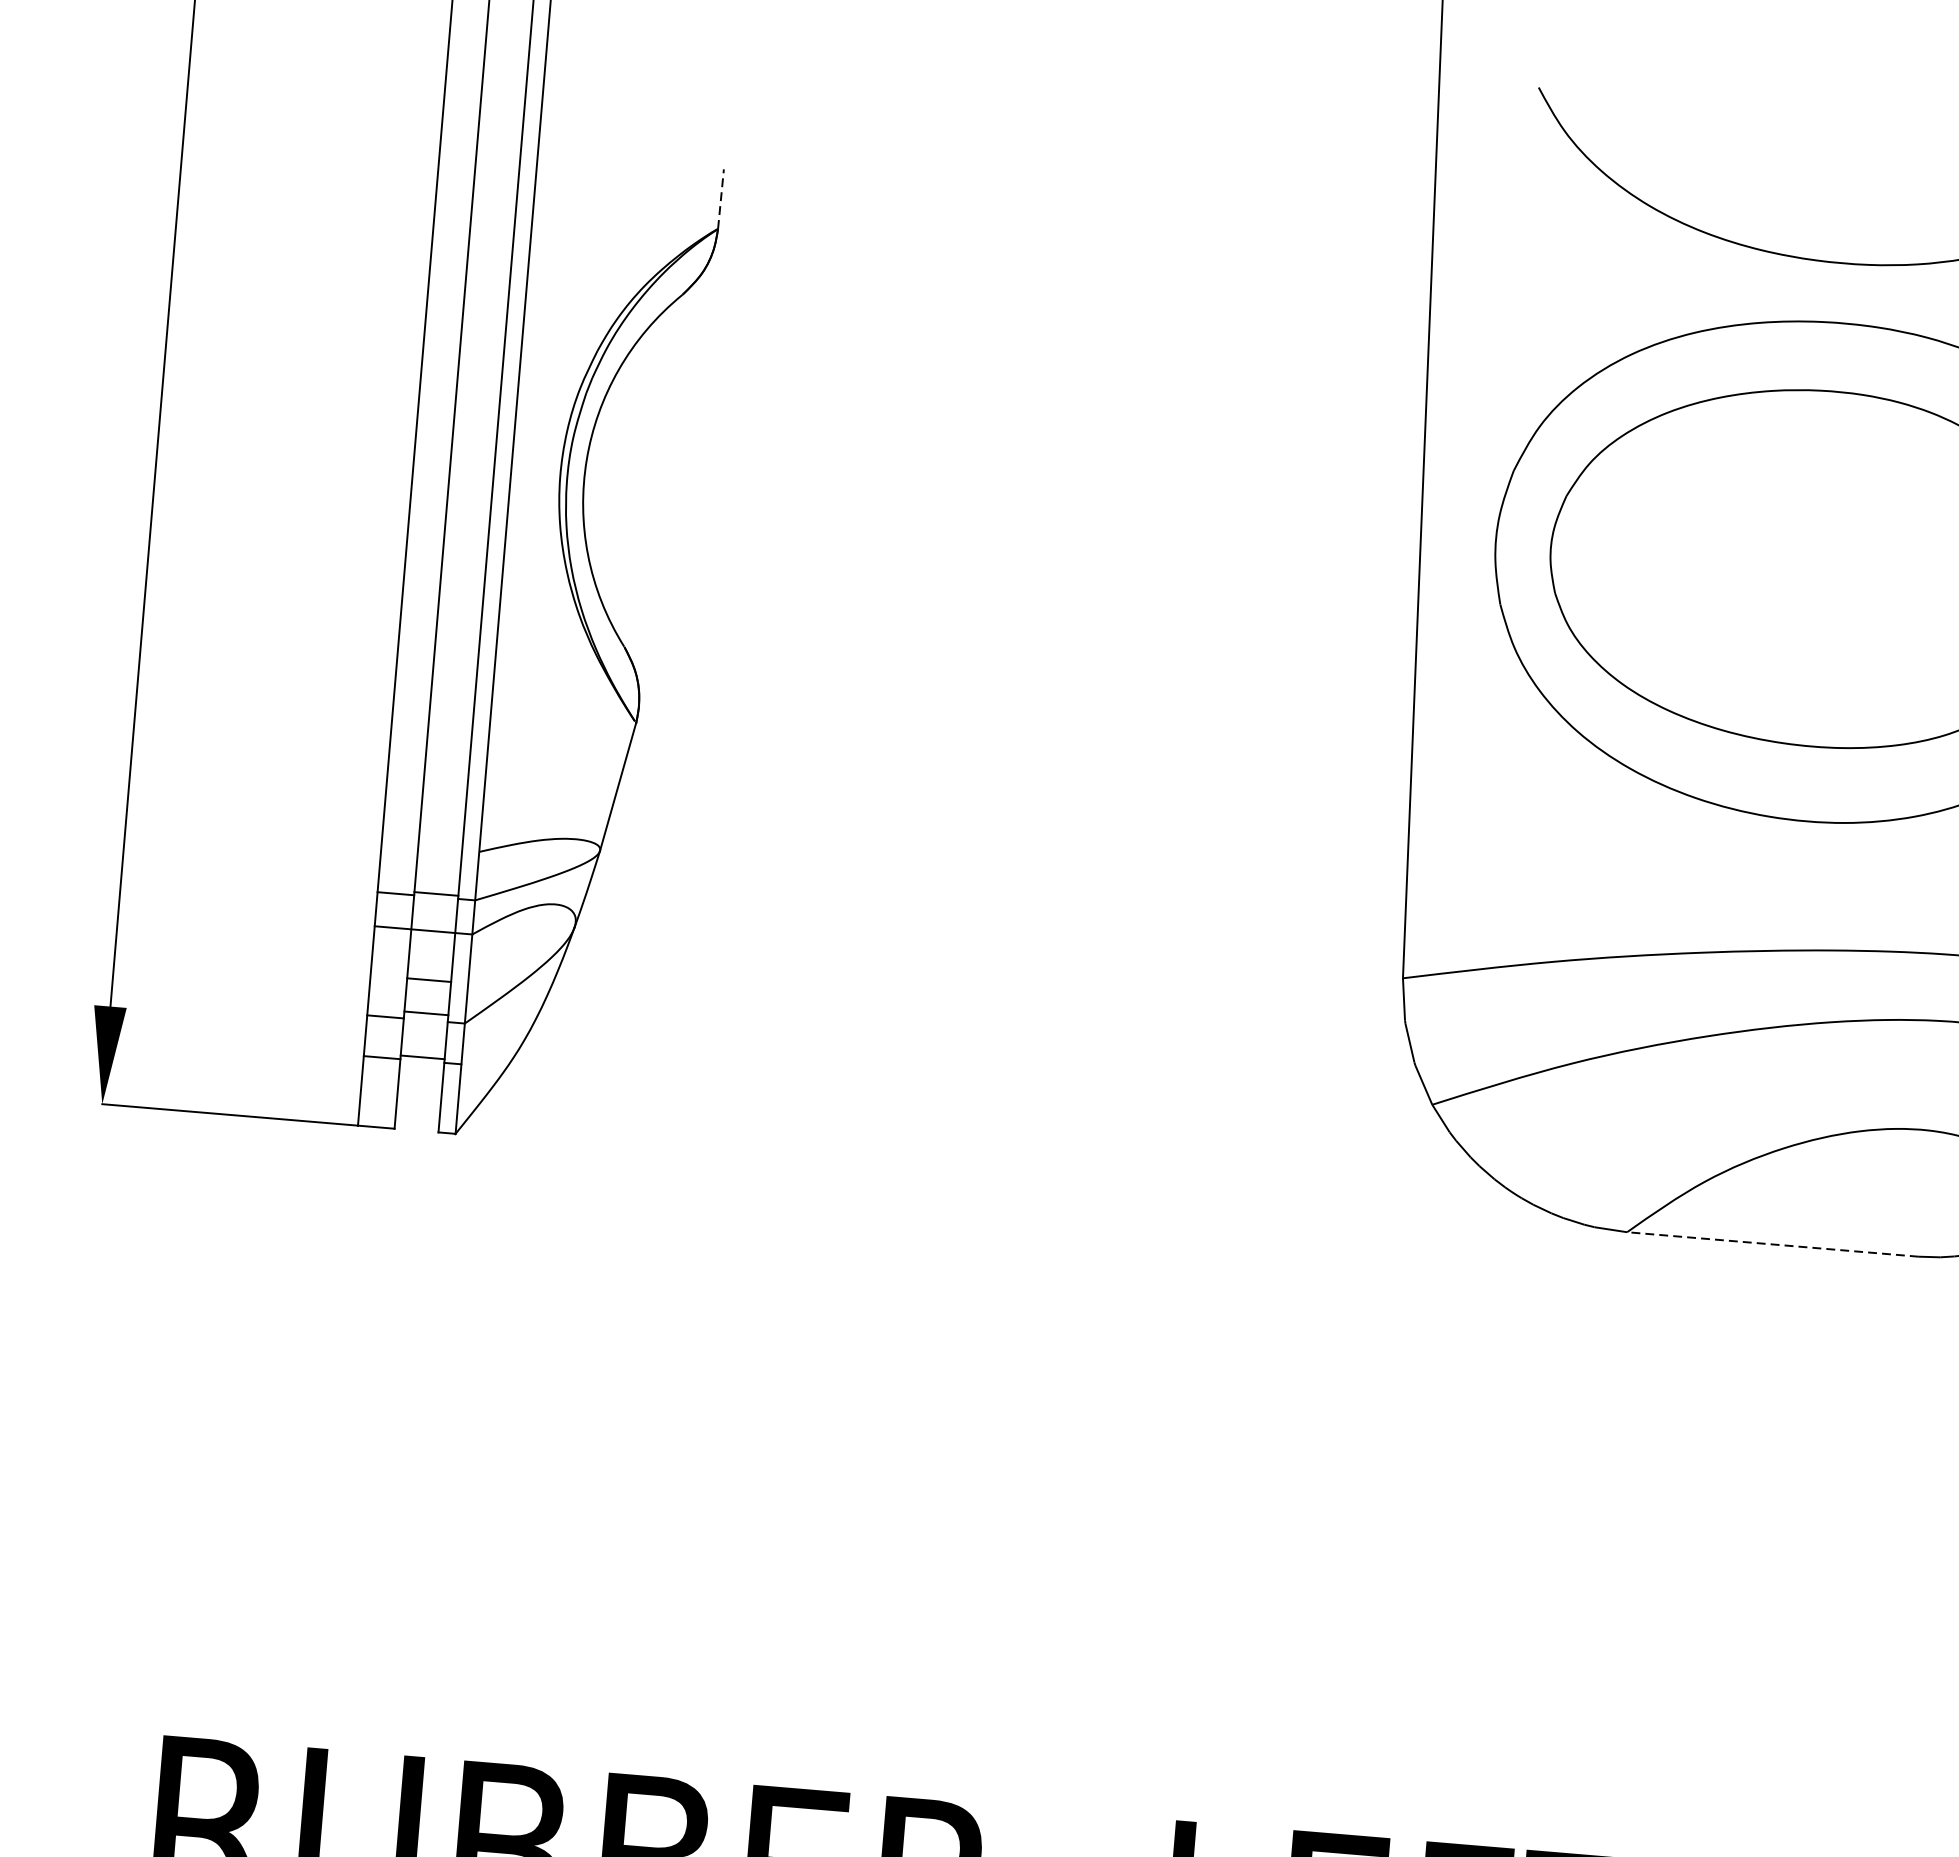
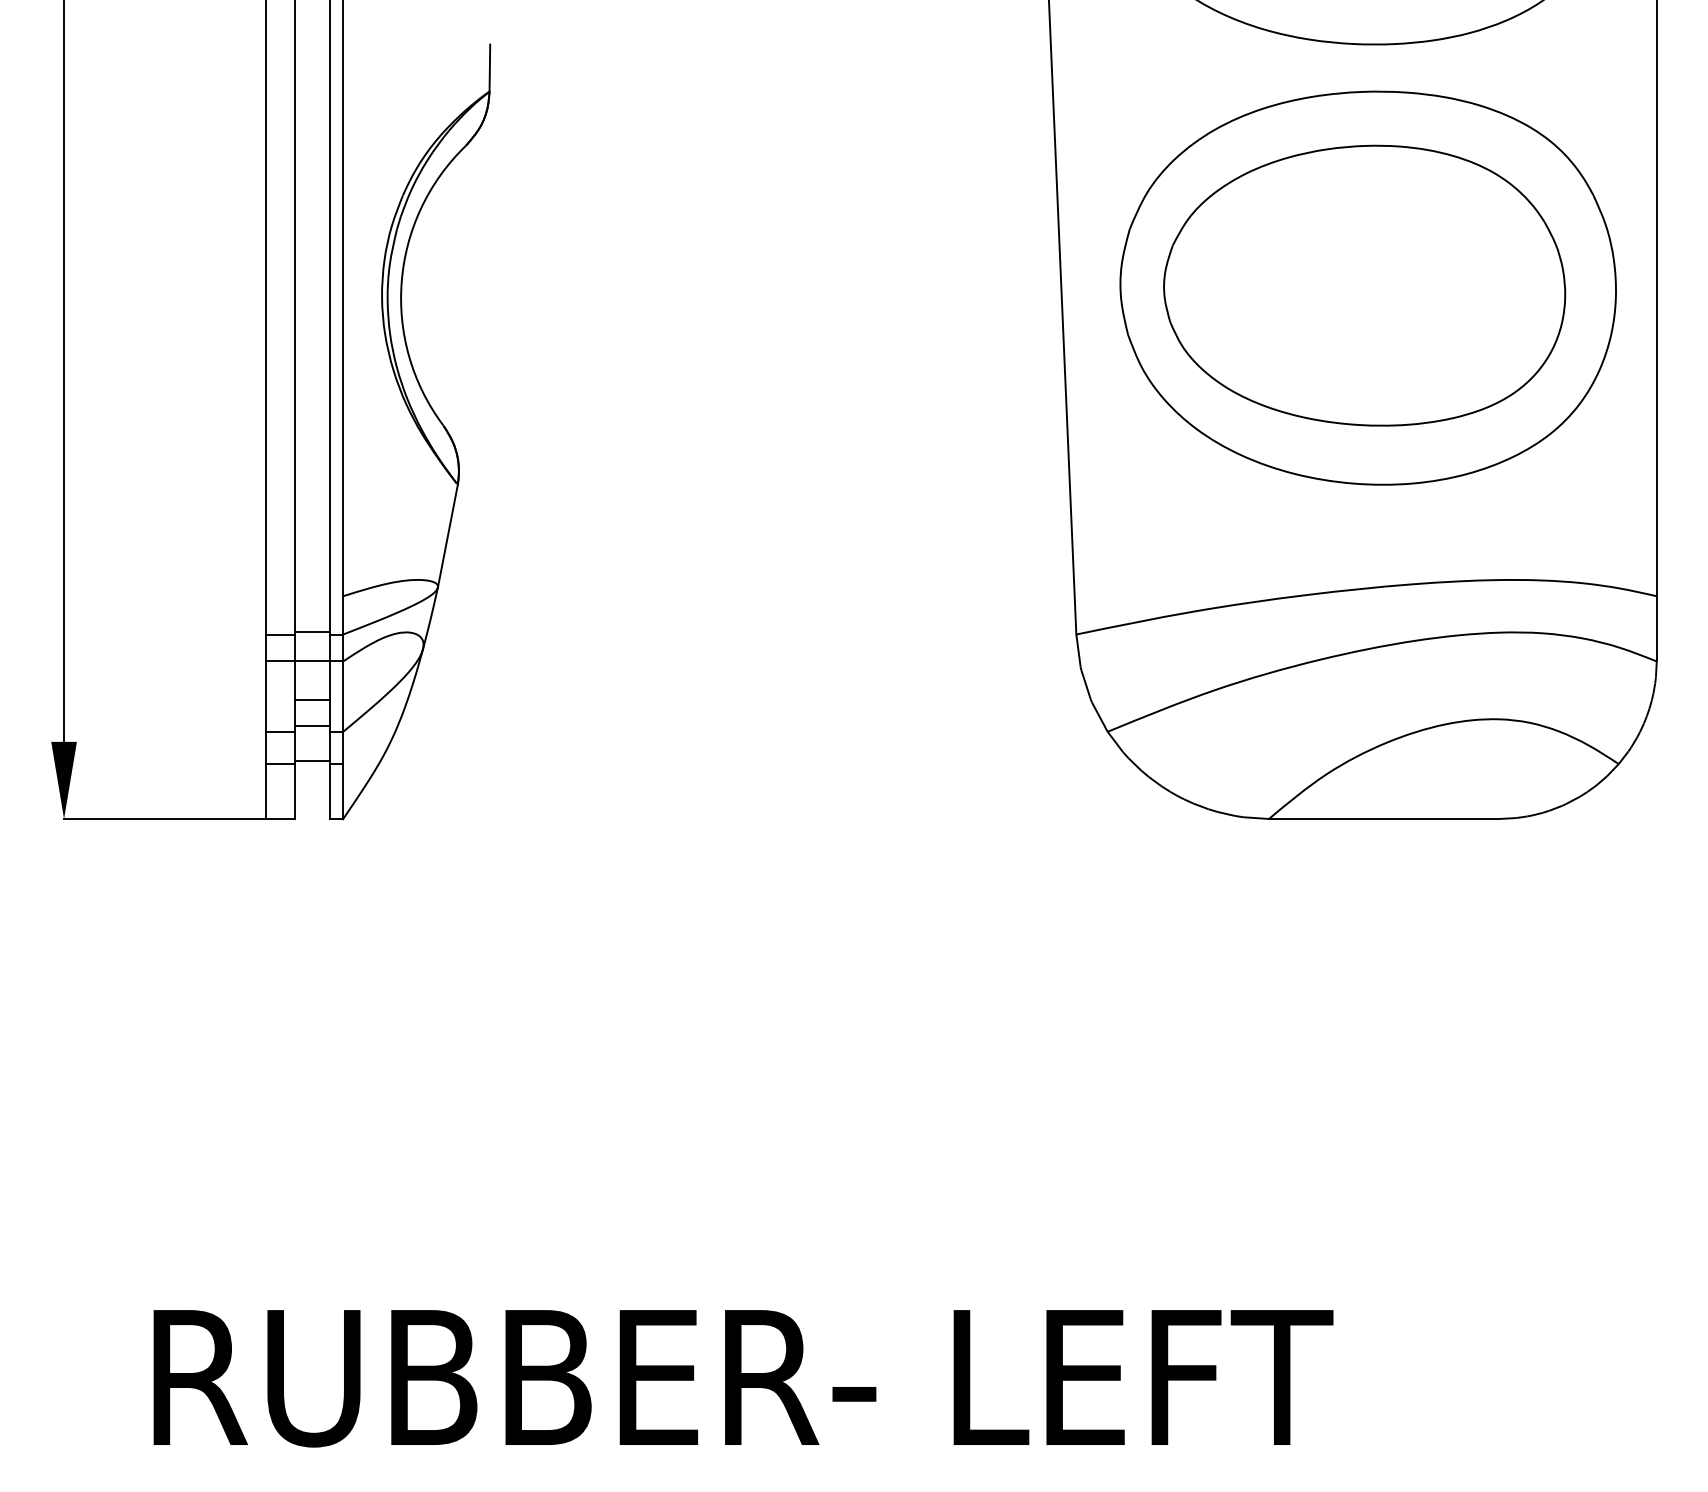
line: (720, 199) -> (489, 68), dashed -> solid
line: (1772, 1243) -> (1383, 818), dashed -> solid

